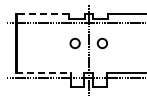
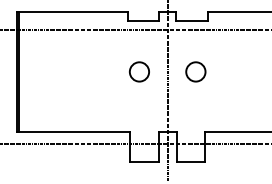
line: (42, 14) -> (72, 12), dashed -> solid
line: (43, 72) -> (74, 131), dashed -> solid

